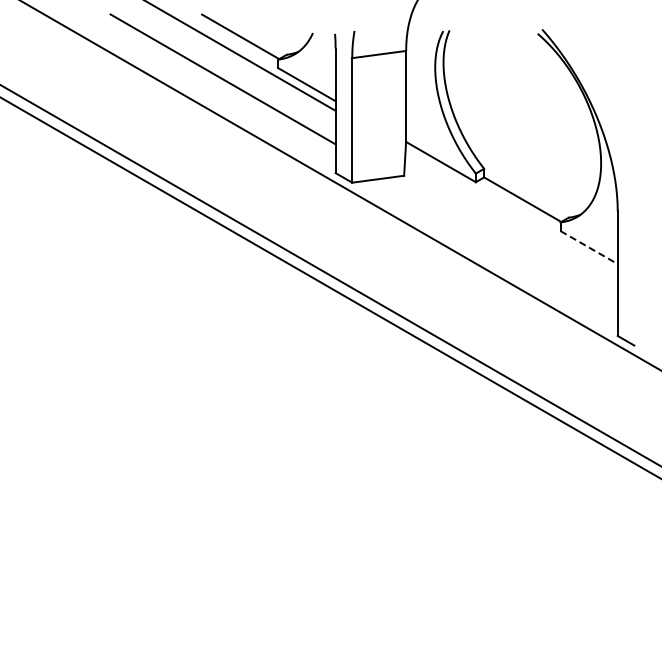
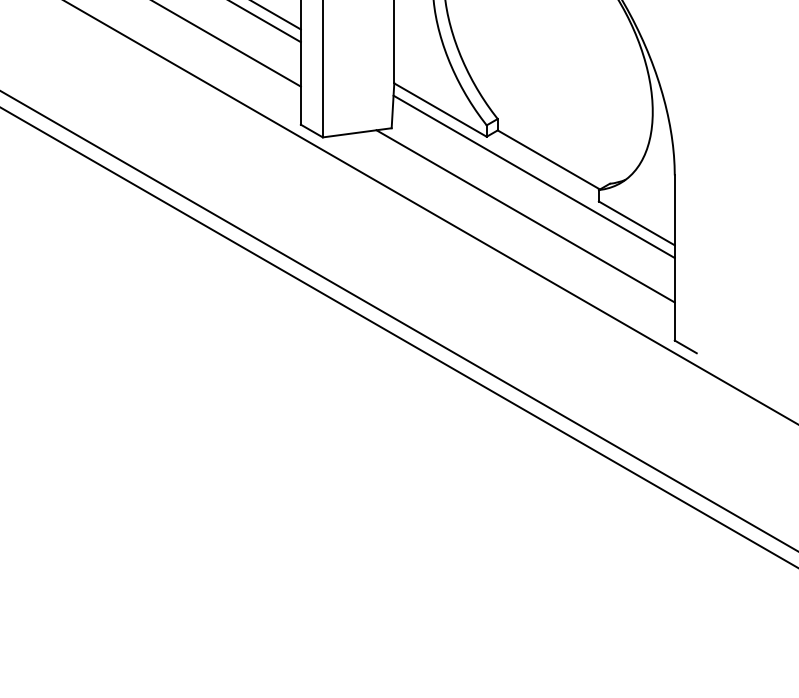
line: (511, 212) -> (533, 176), added
line: (504, 242) -> (524, 216), added
line: (589, 247) -> (637, 223), dashed -> solid

